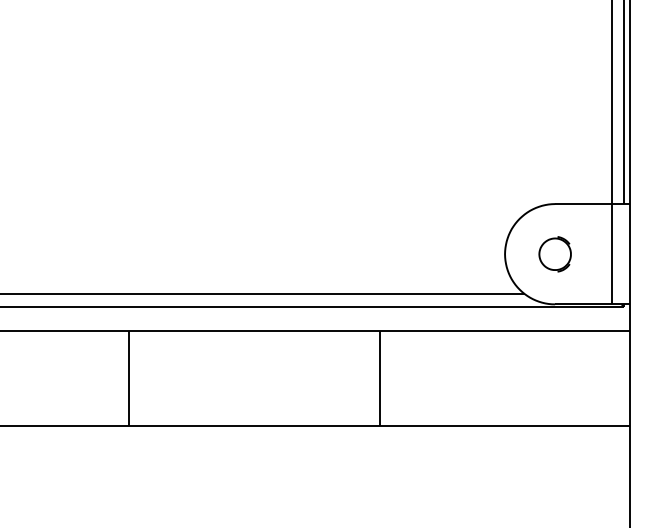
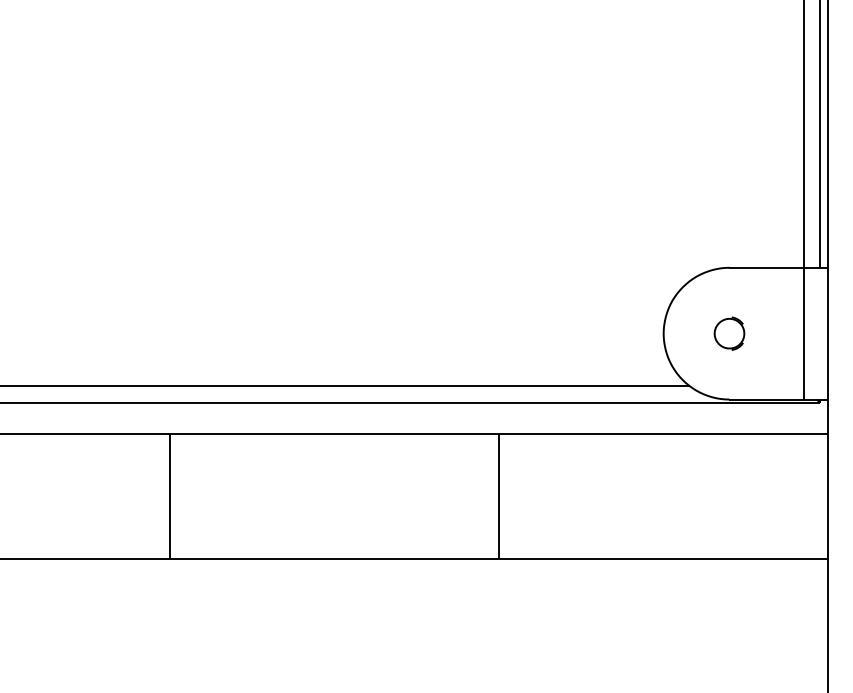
part: (555, 254) -> (729, 333), size x0.71

